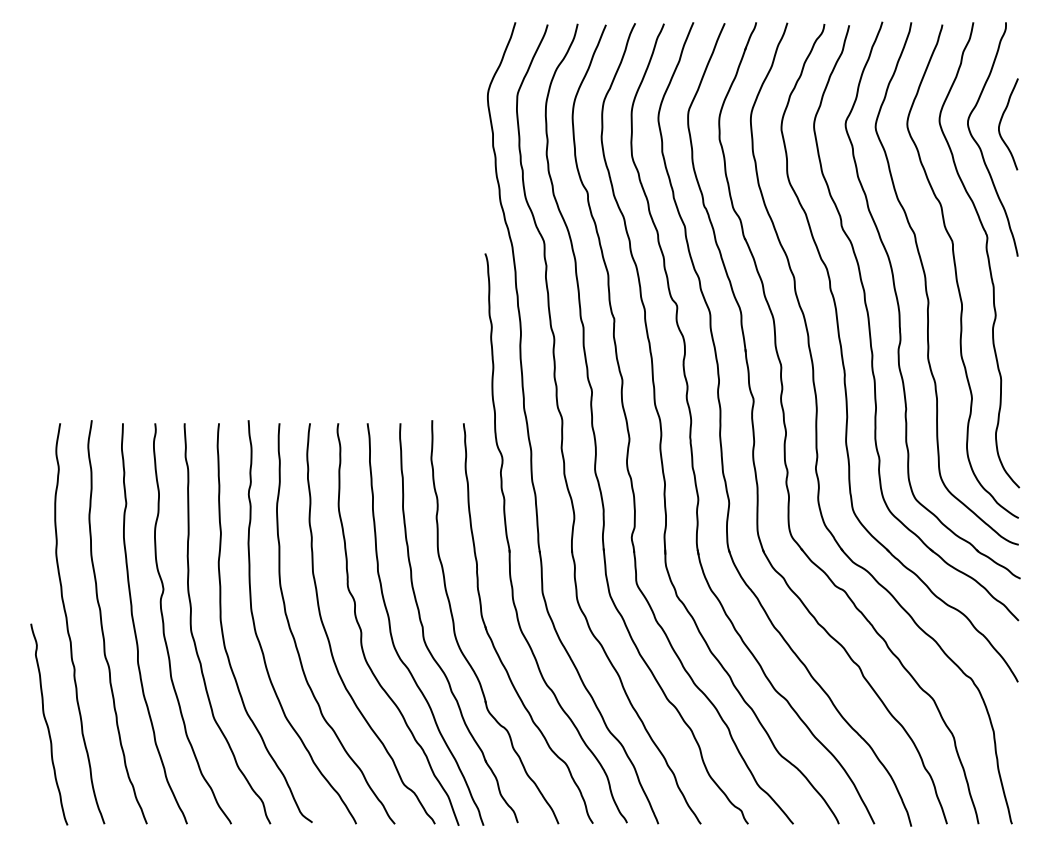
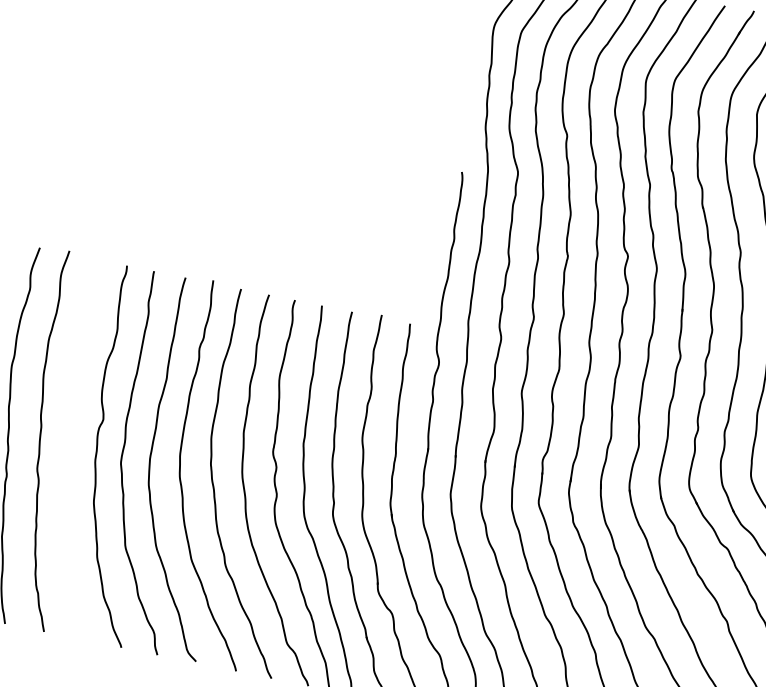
curve: (135, 627) -> (70, 449), removed

